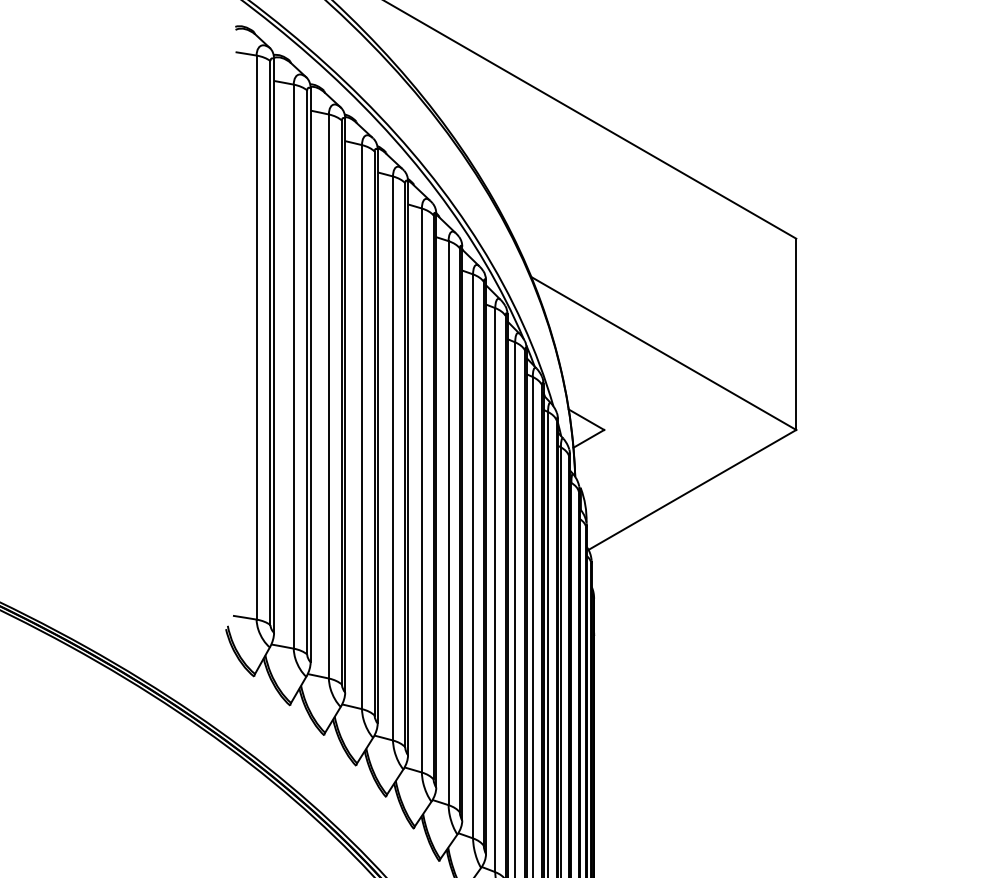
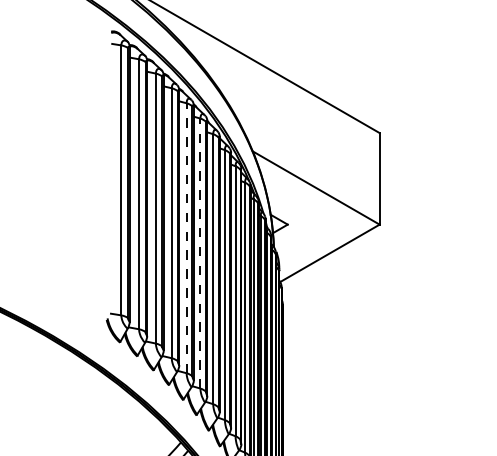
line: (392, 458) -> (186, 238), solid -> dashed
line: (421, 490) -> (200, 253), solid -> dashed

